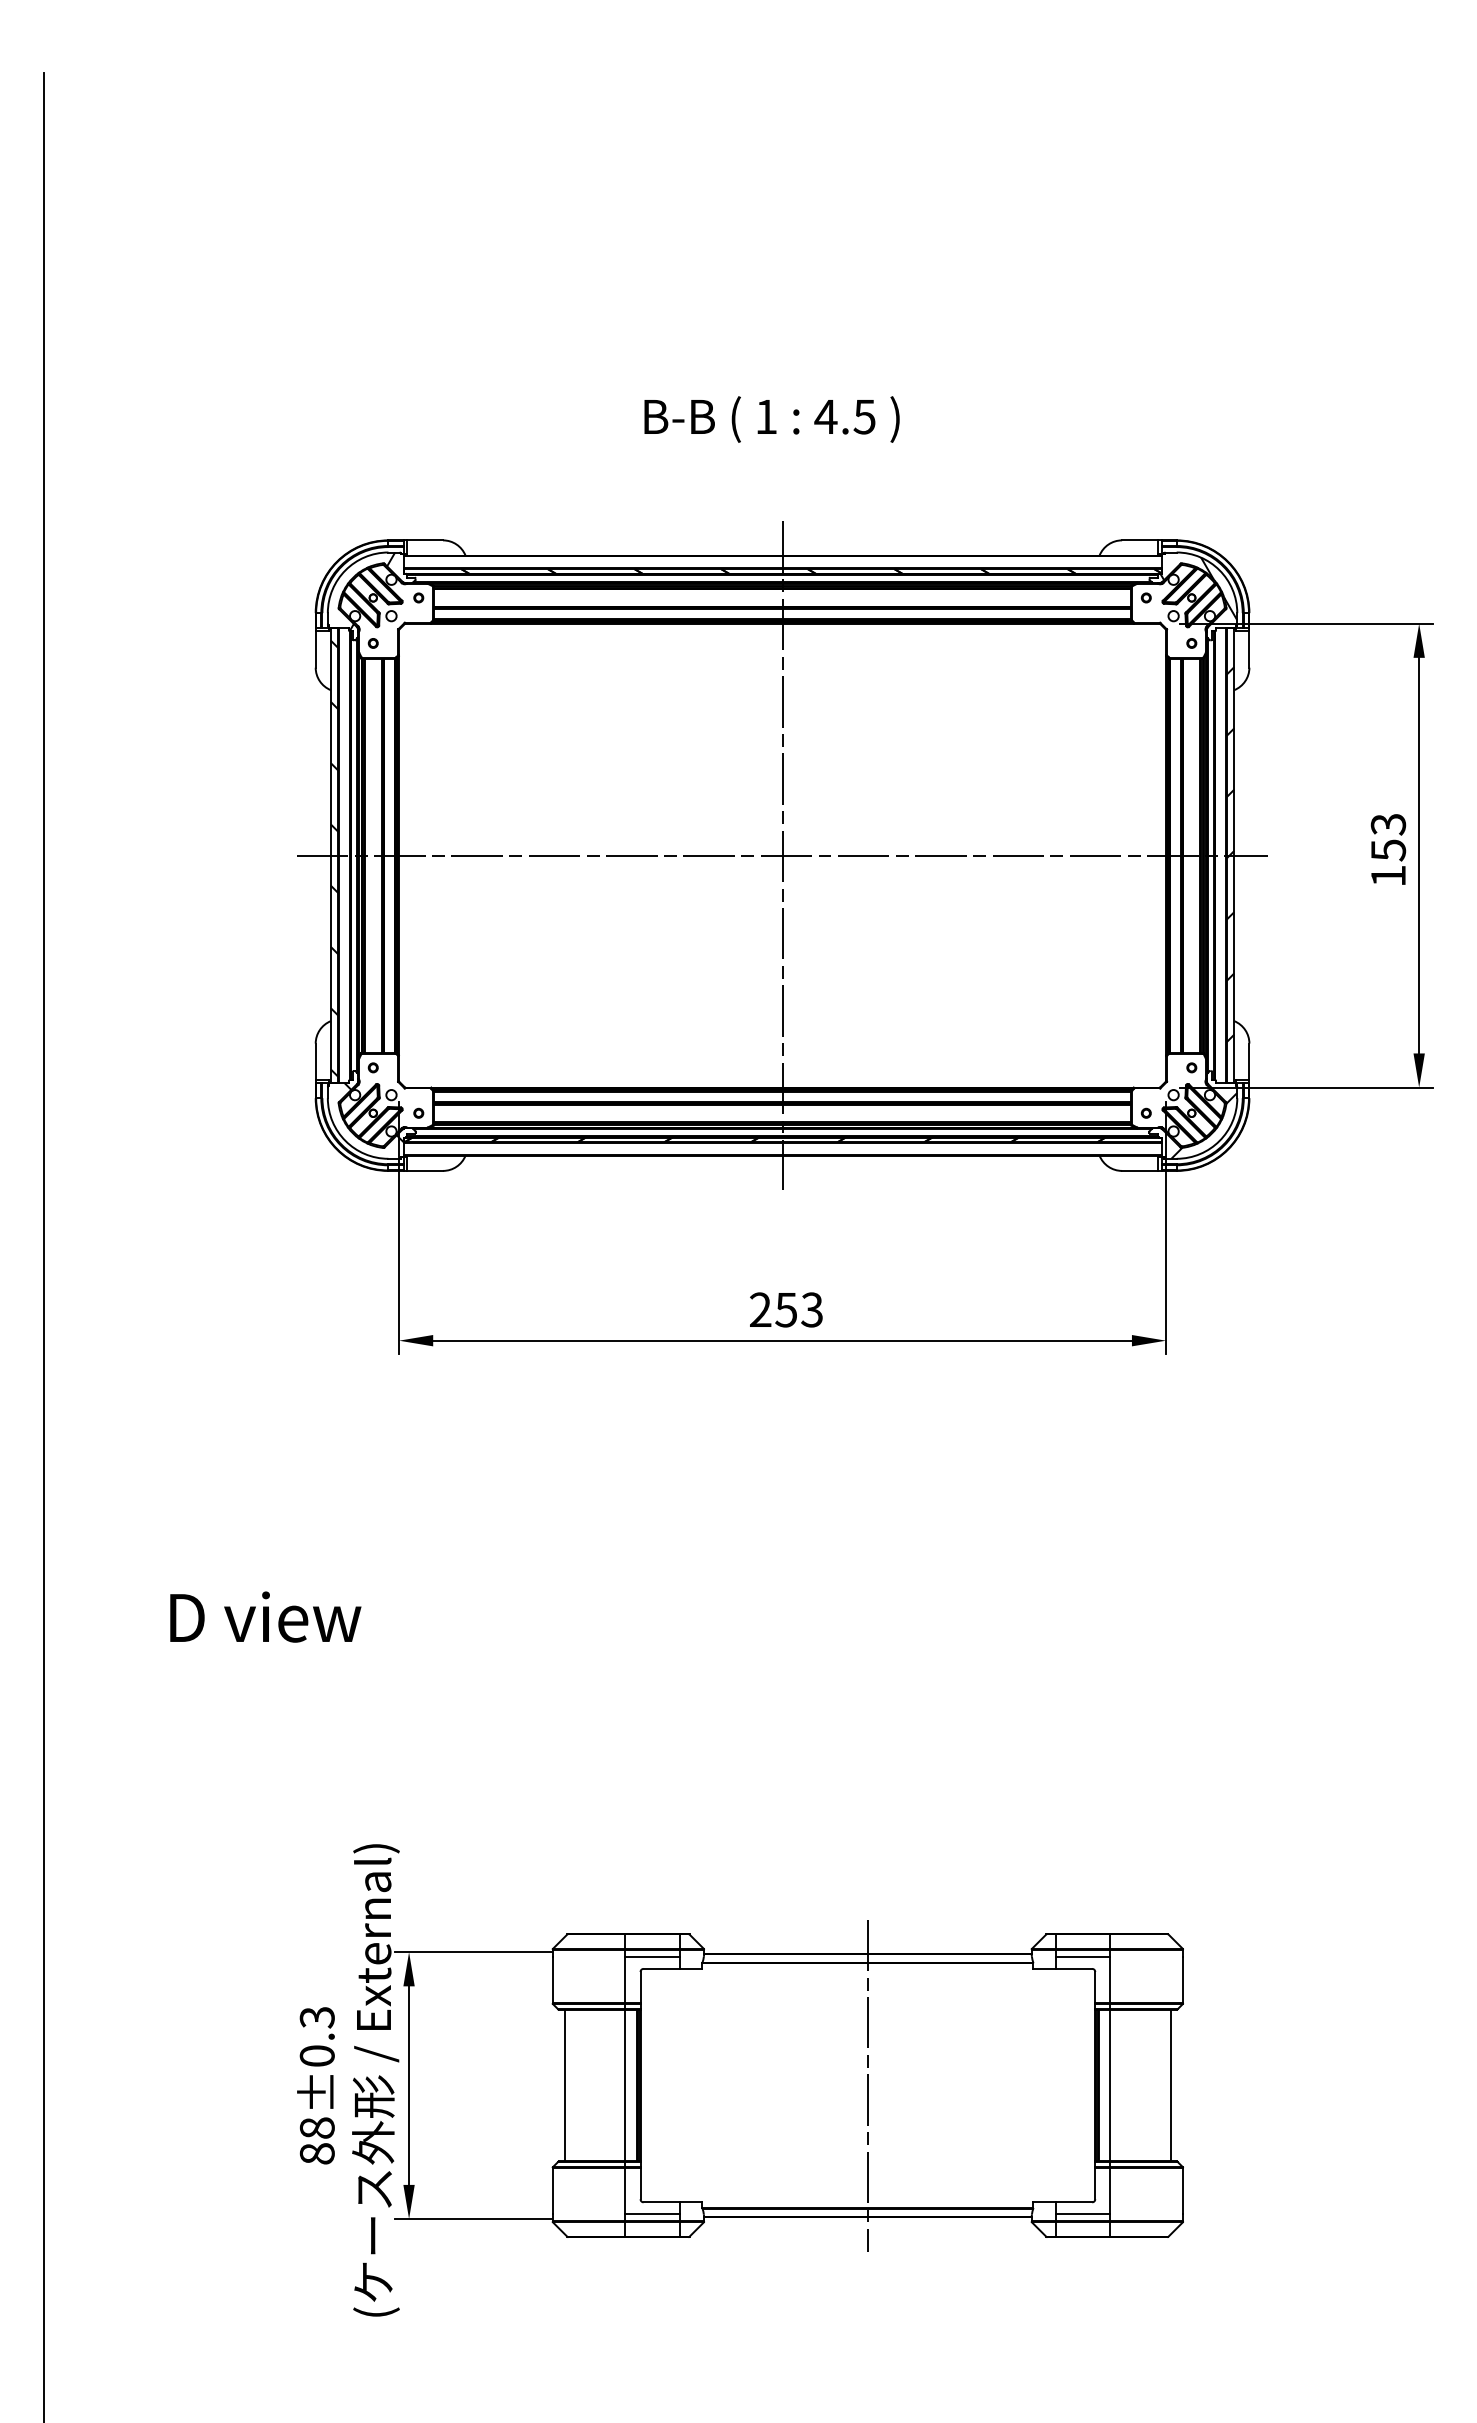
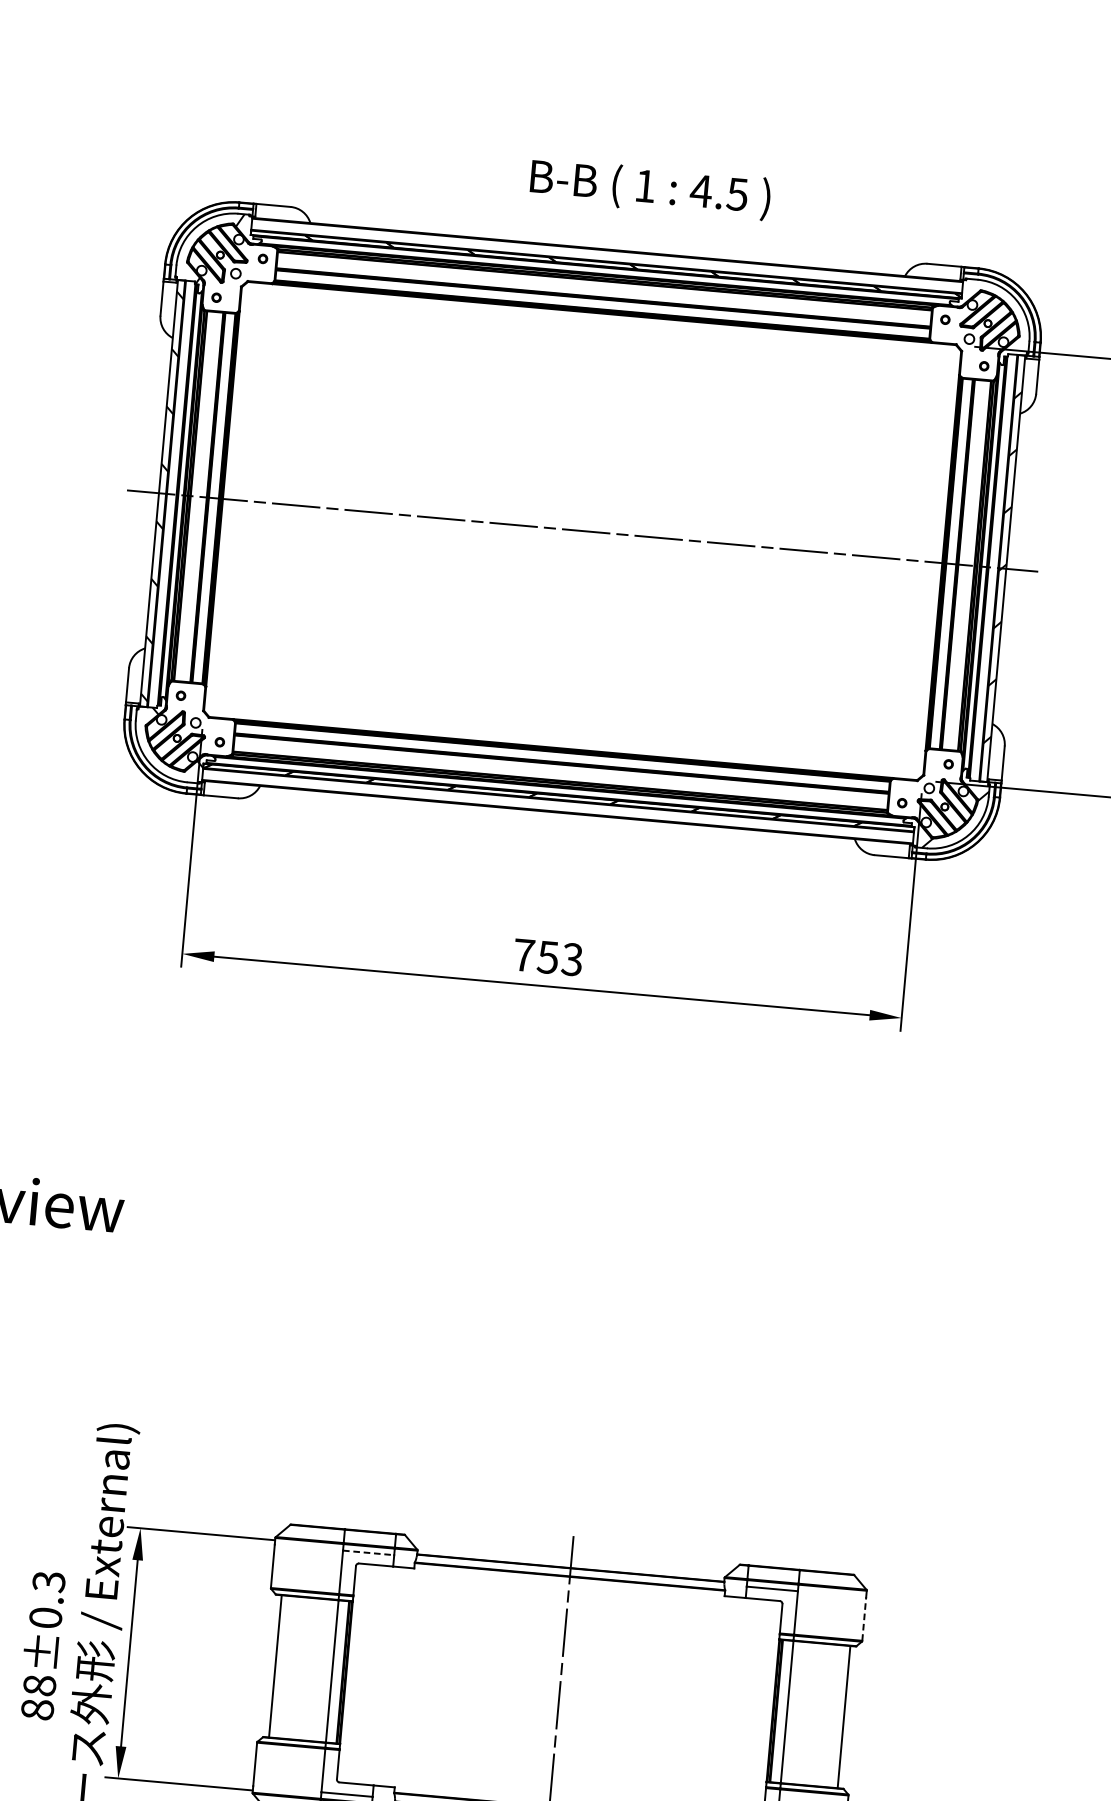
text: (771, 419) -> (649, 189), moved
hatch: (1198, 588) -> (995, 315), removed
line: (782, 855) -> (582, 530), removed
text: (760, 1309) -> (523, 954), 253 -> 753
line: (653, 1956) -> (369, 1552), solid -> dashed
line: (1183, 1979) -> (864, 1618), solid -> dashed

